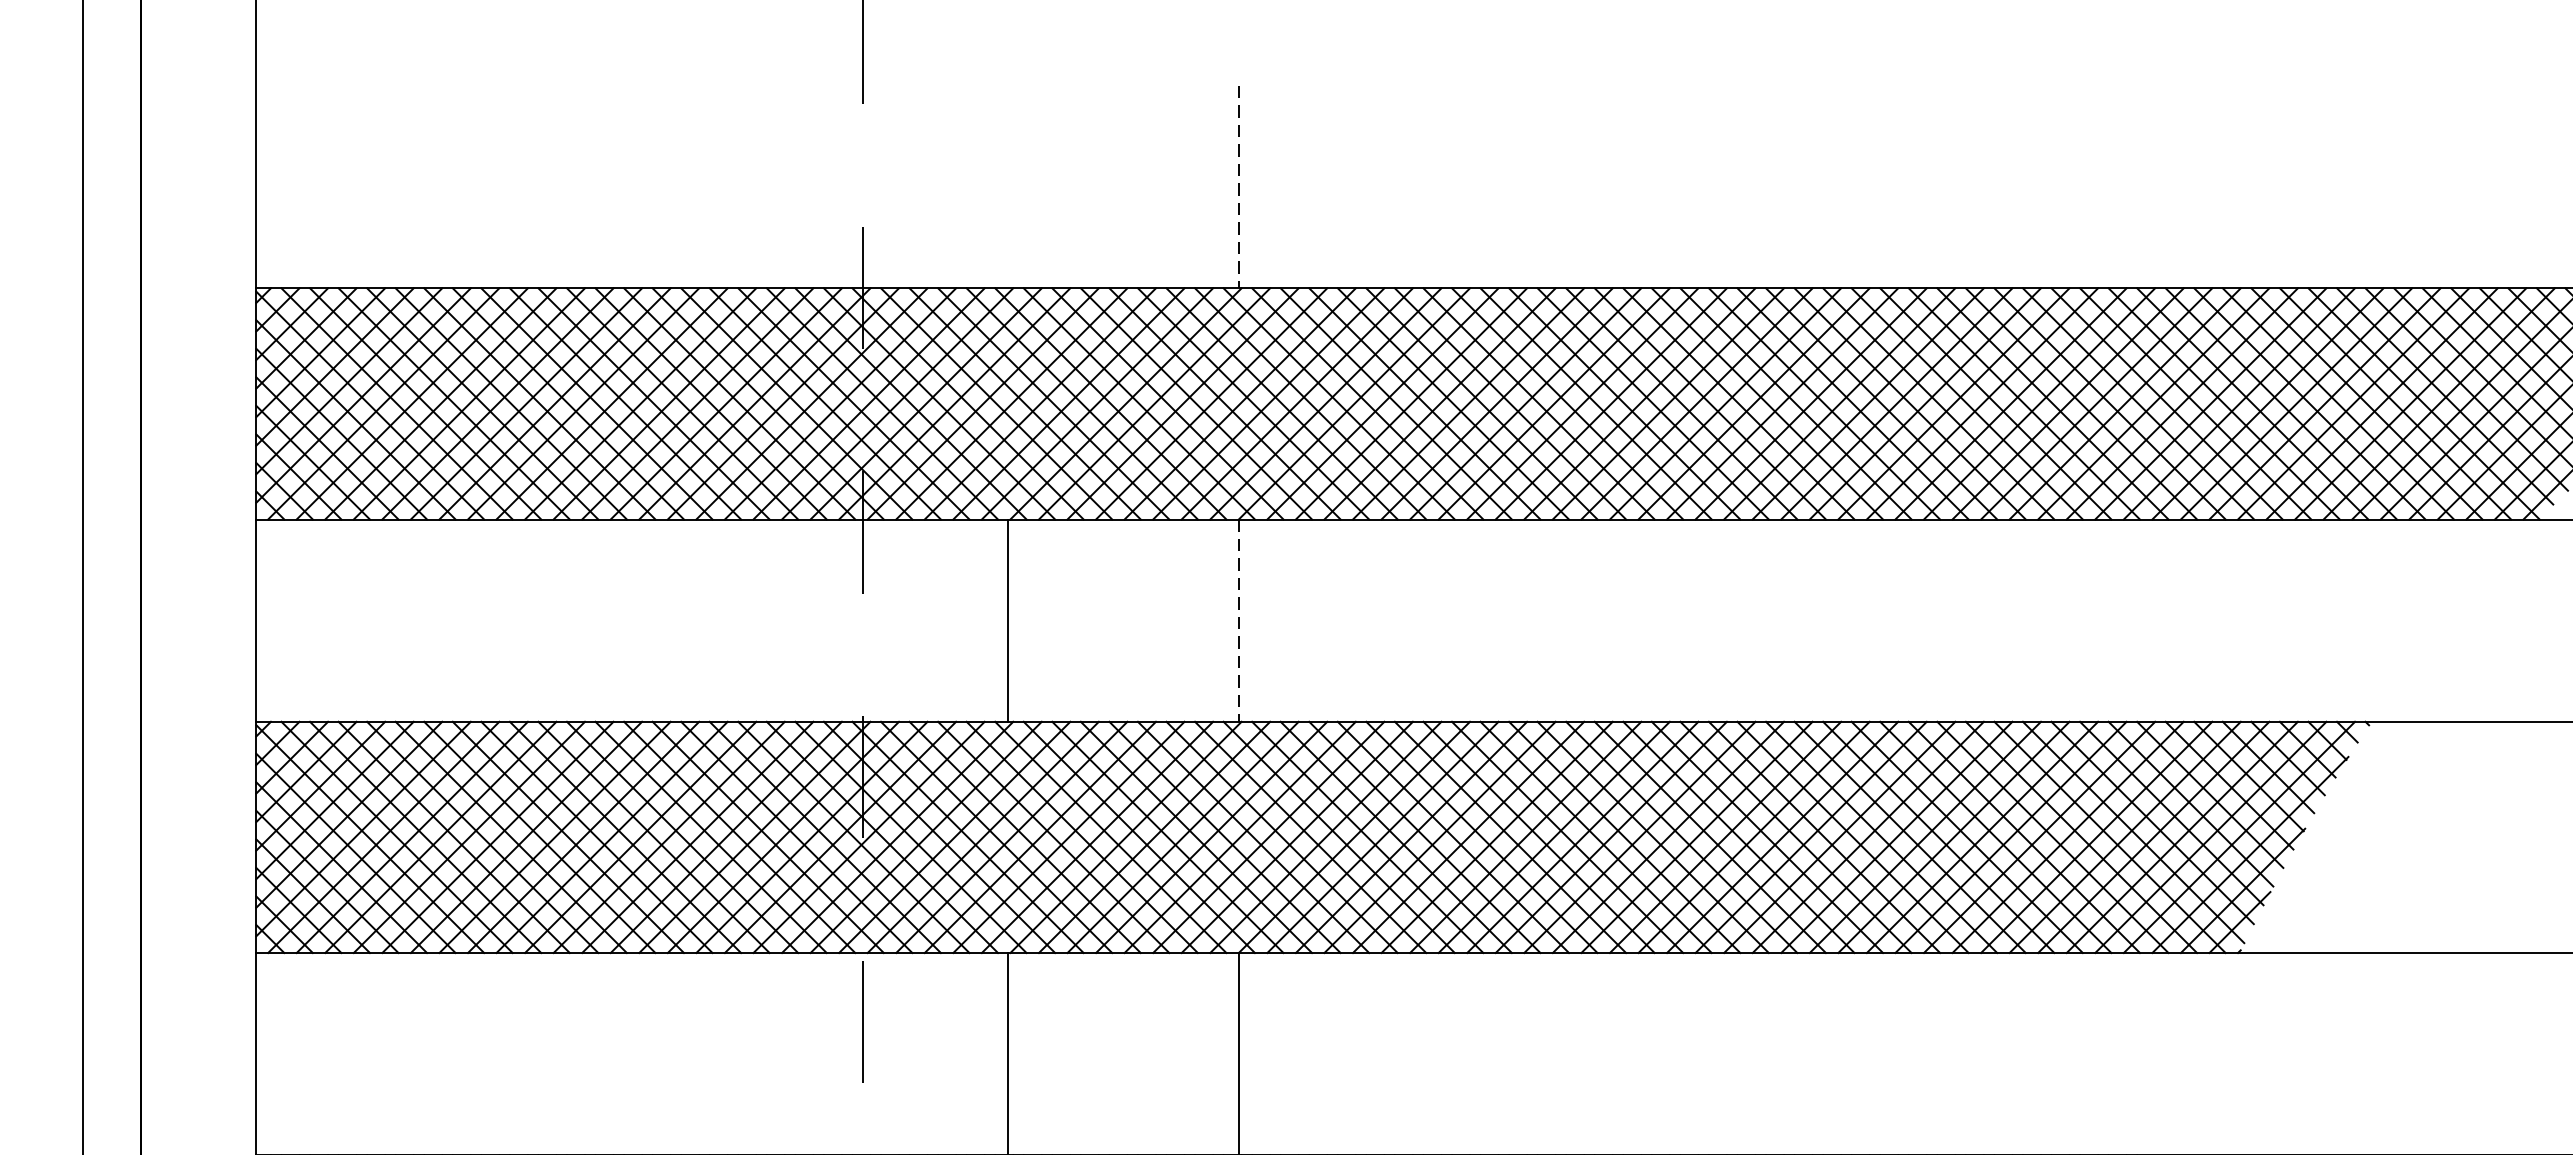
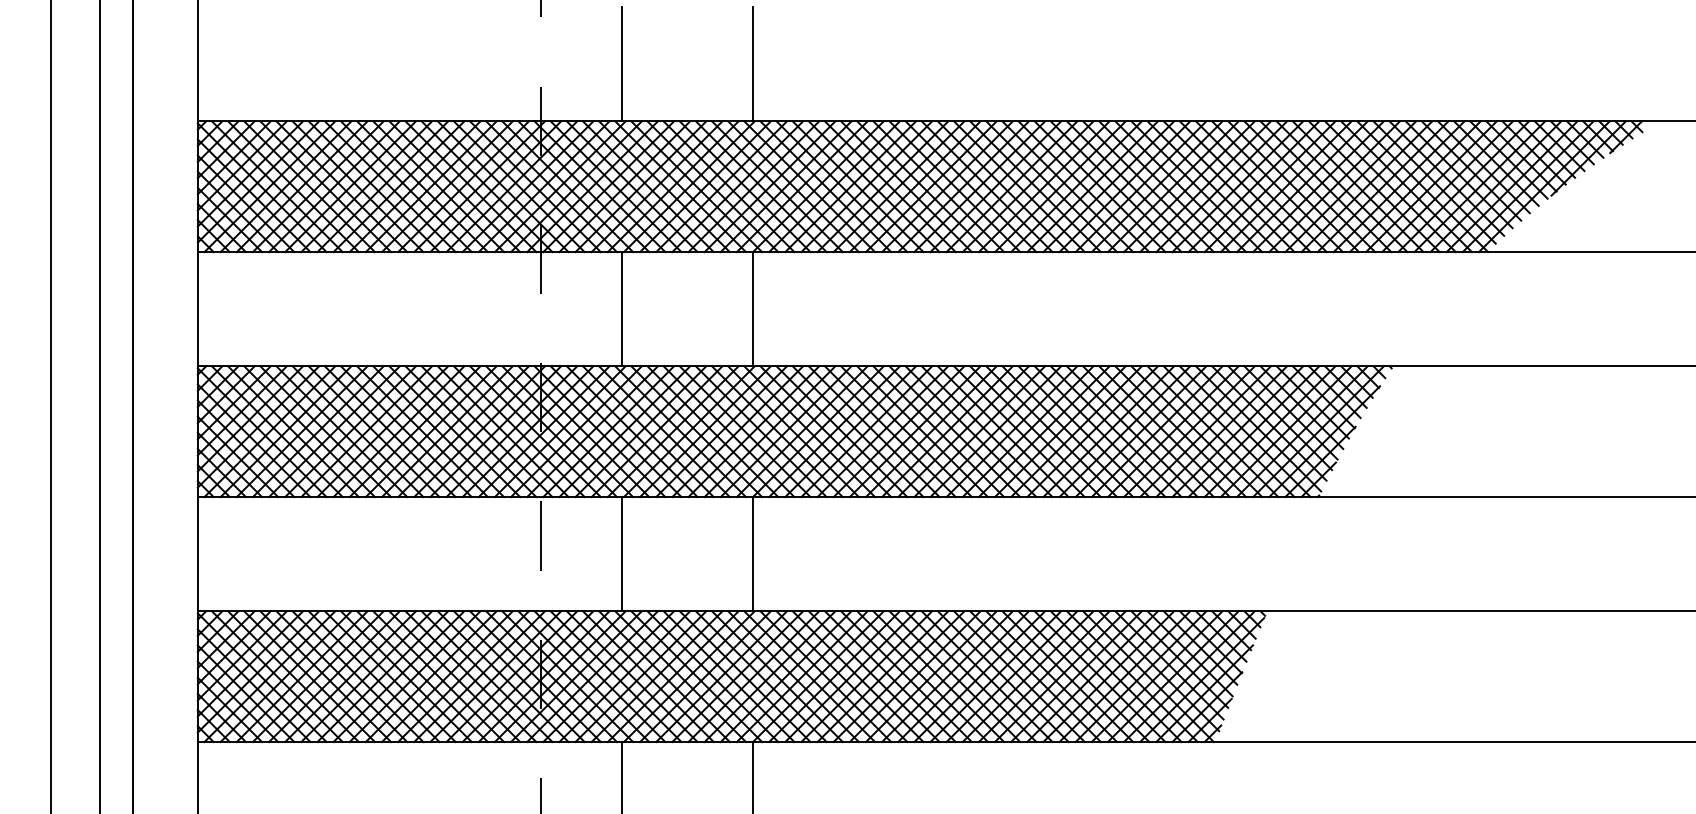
line: (1007, 187) -> (622, 64), added
line: (1239, 187) -> (753, 64), dashed -> solid
line: (1239, 621) -> (753, 309), dashed -> solid

